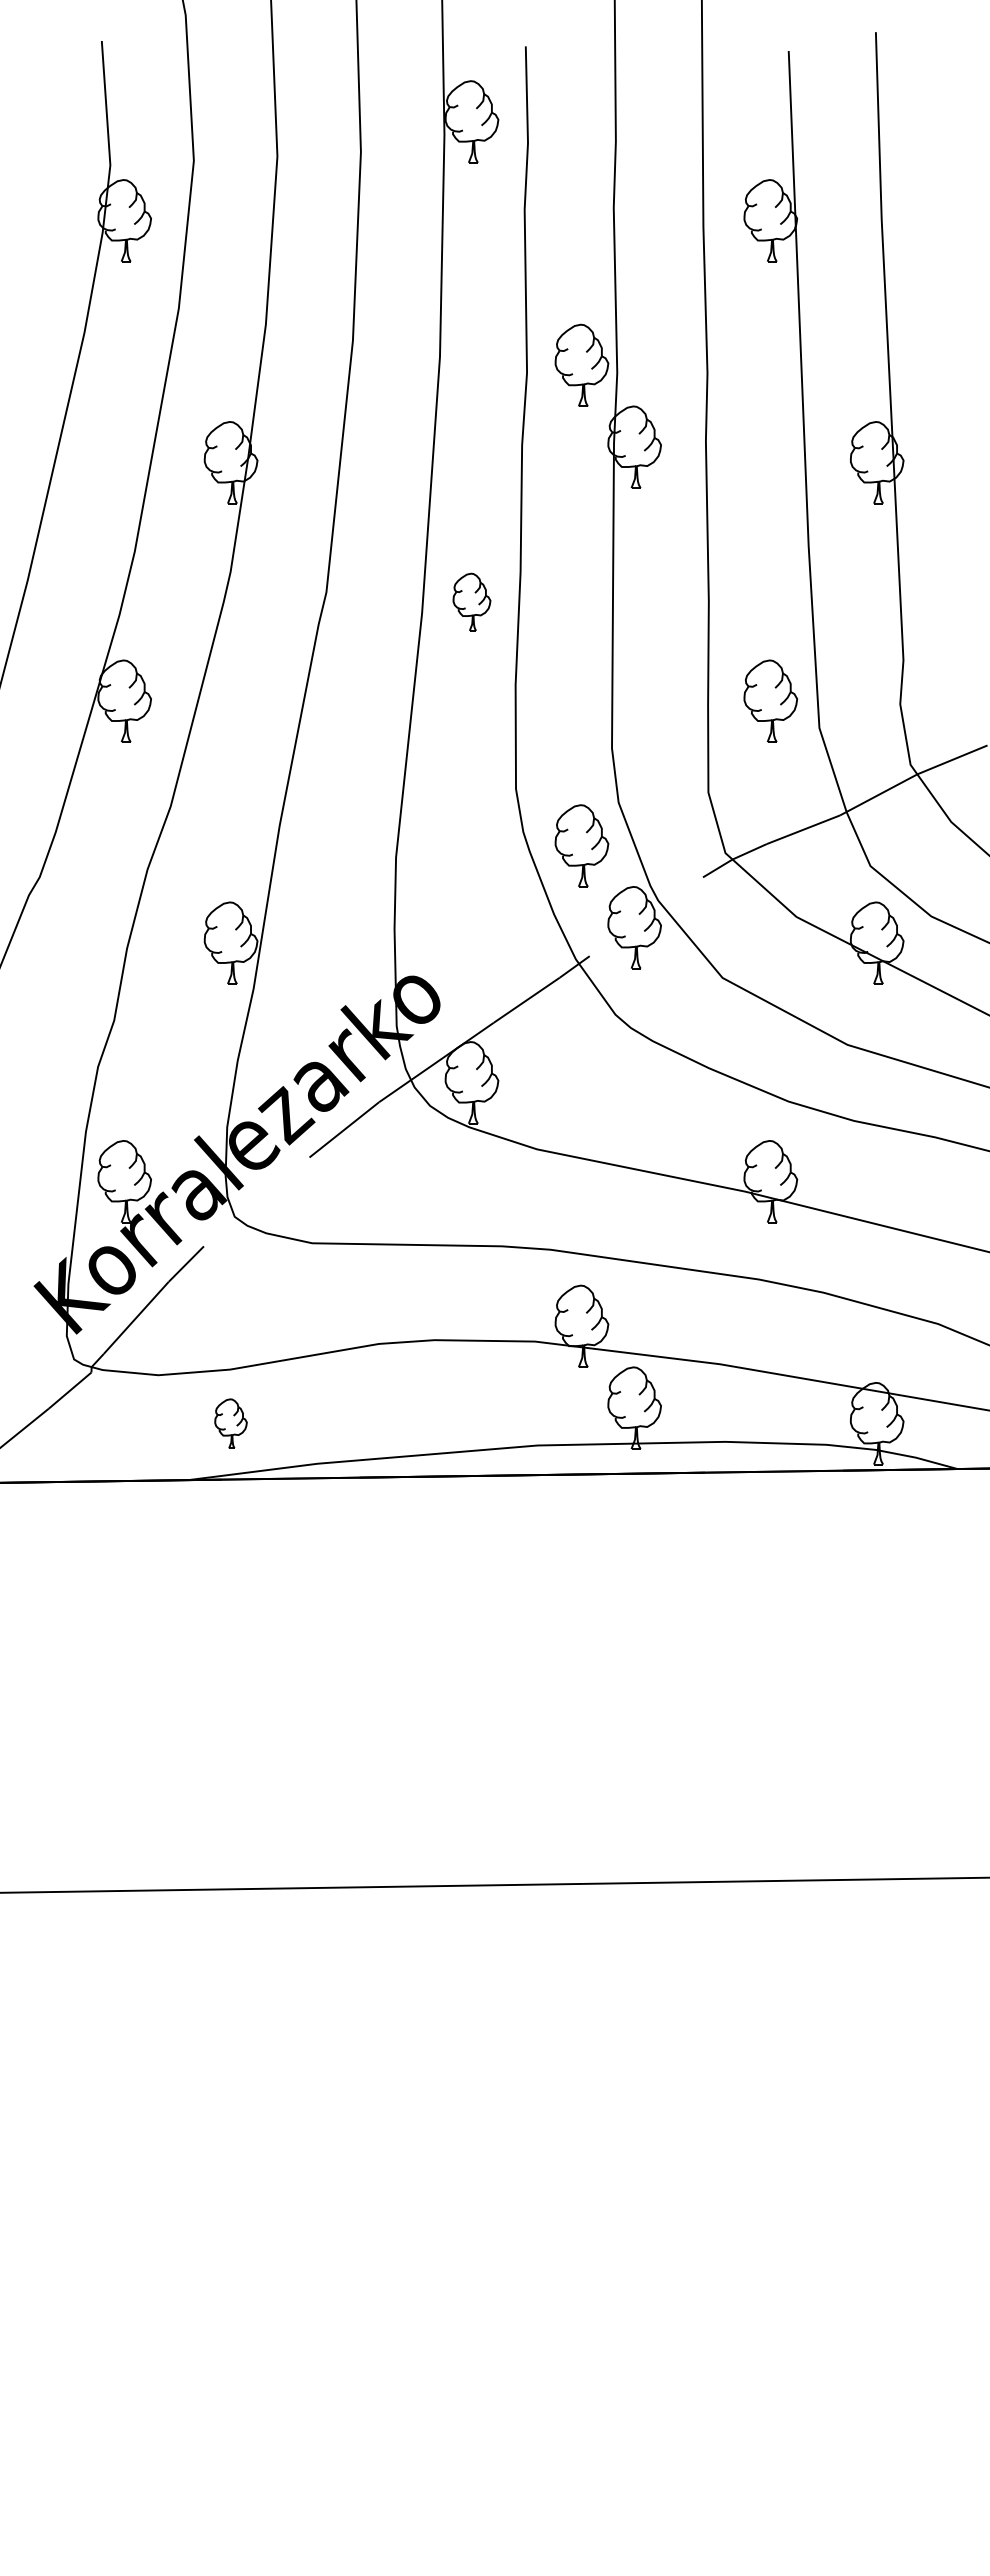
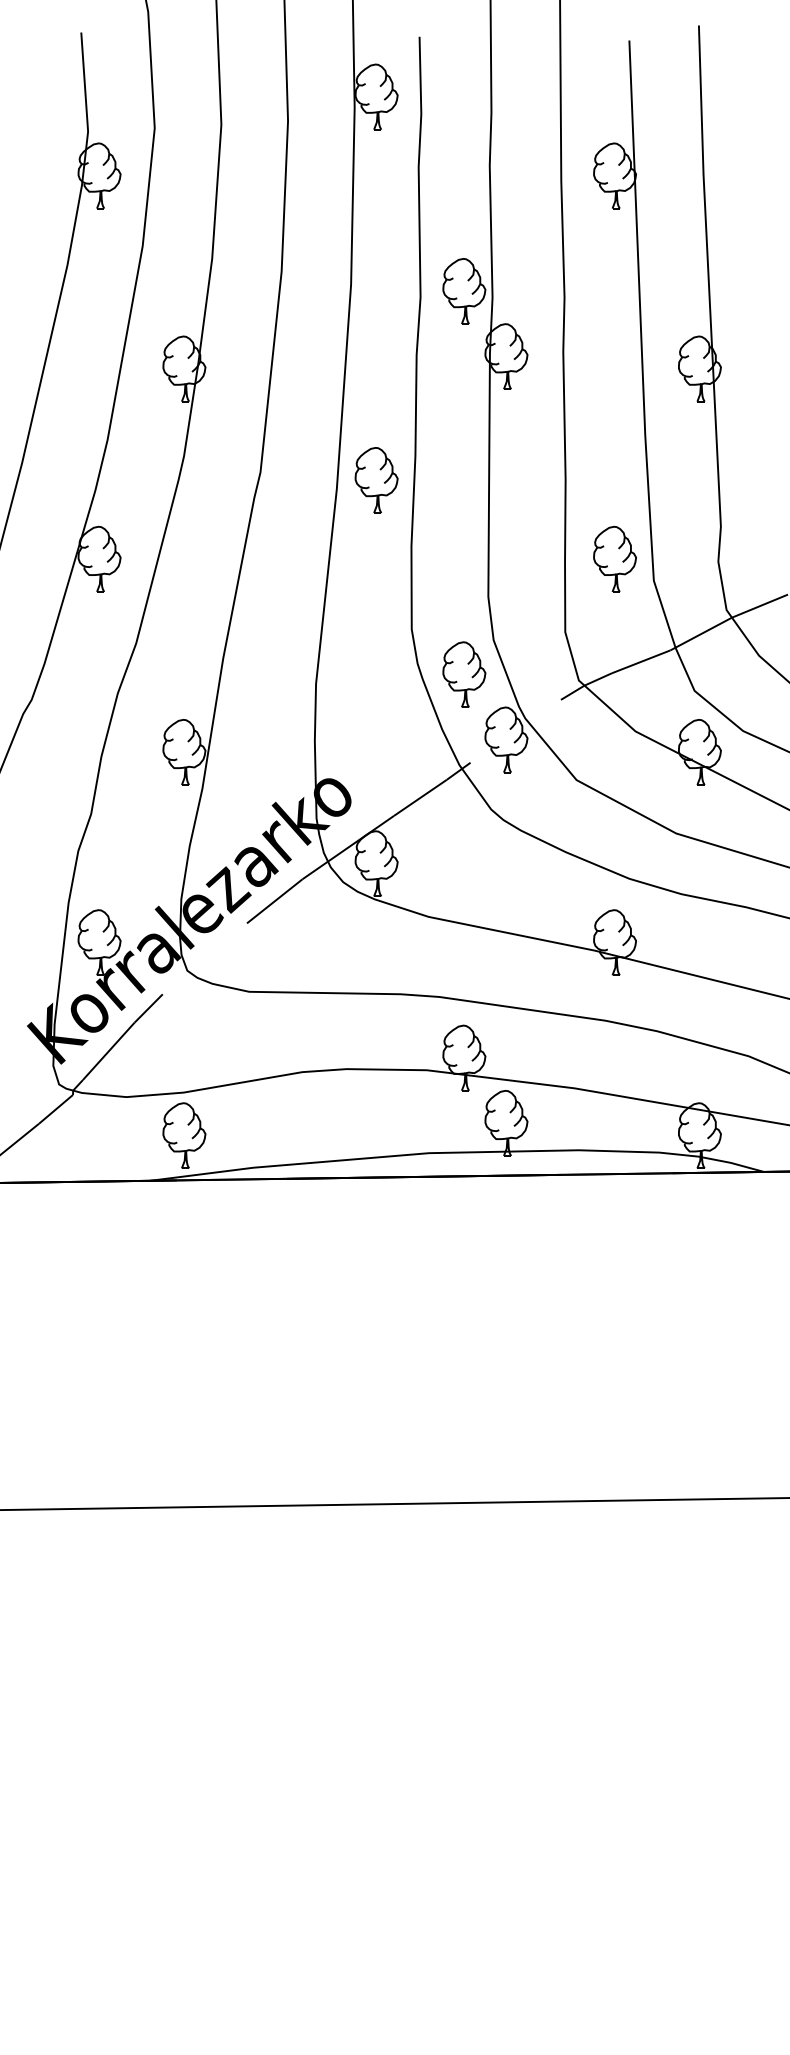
part: (471, 601) -> (376, 479), size x1.43
part: (230, 1423) -> (183, 1135), size x1.67

